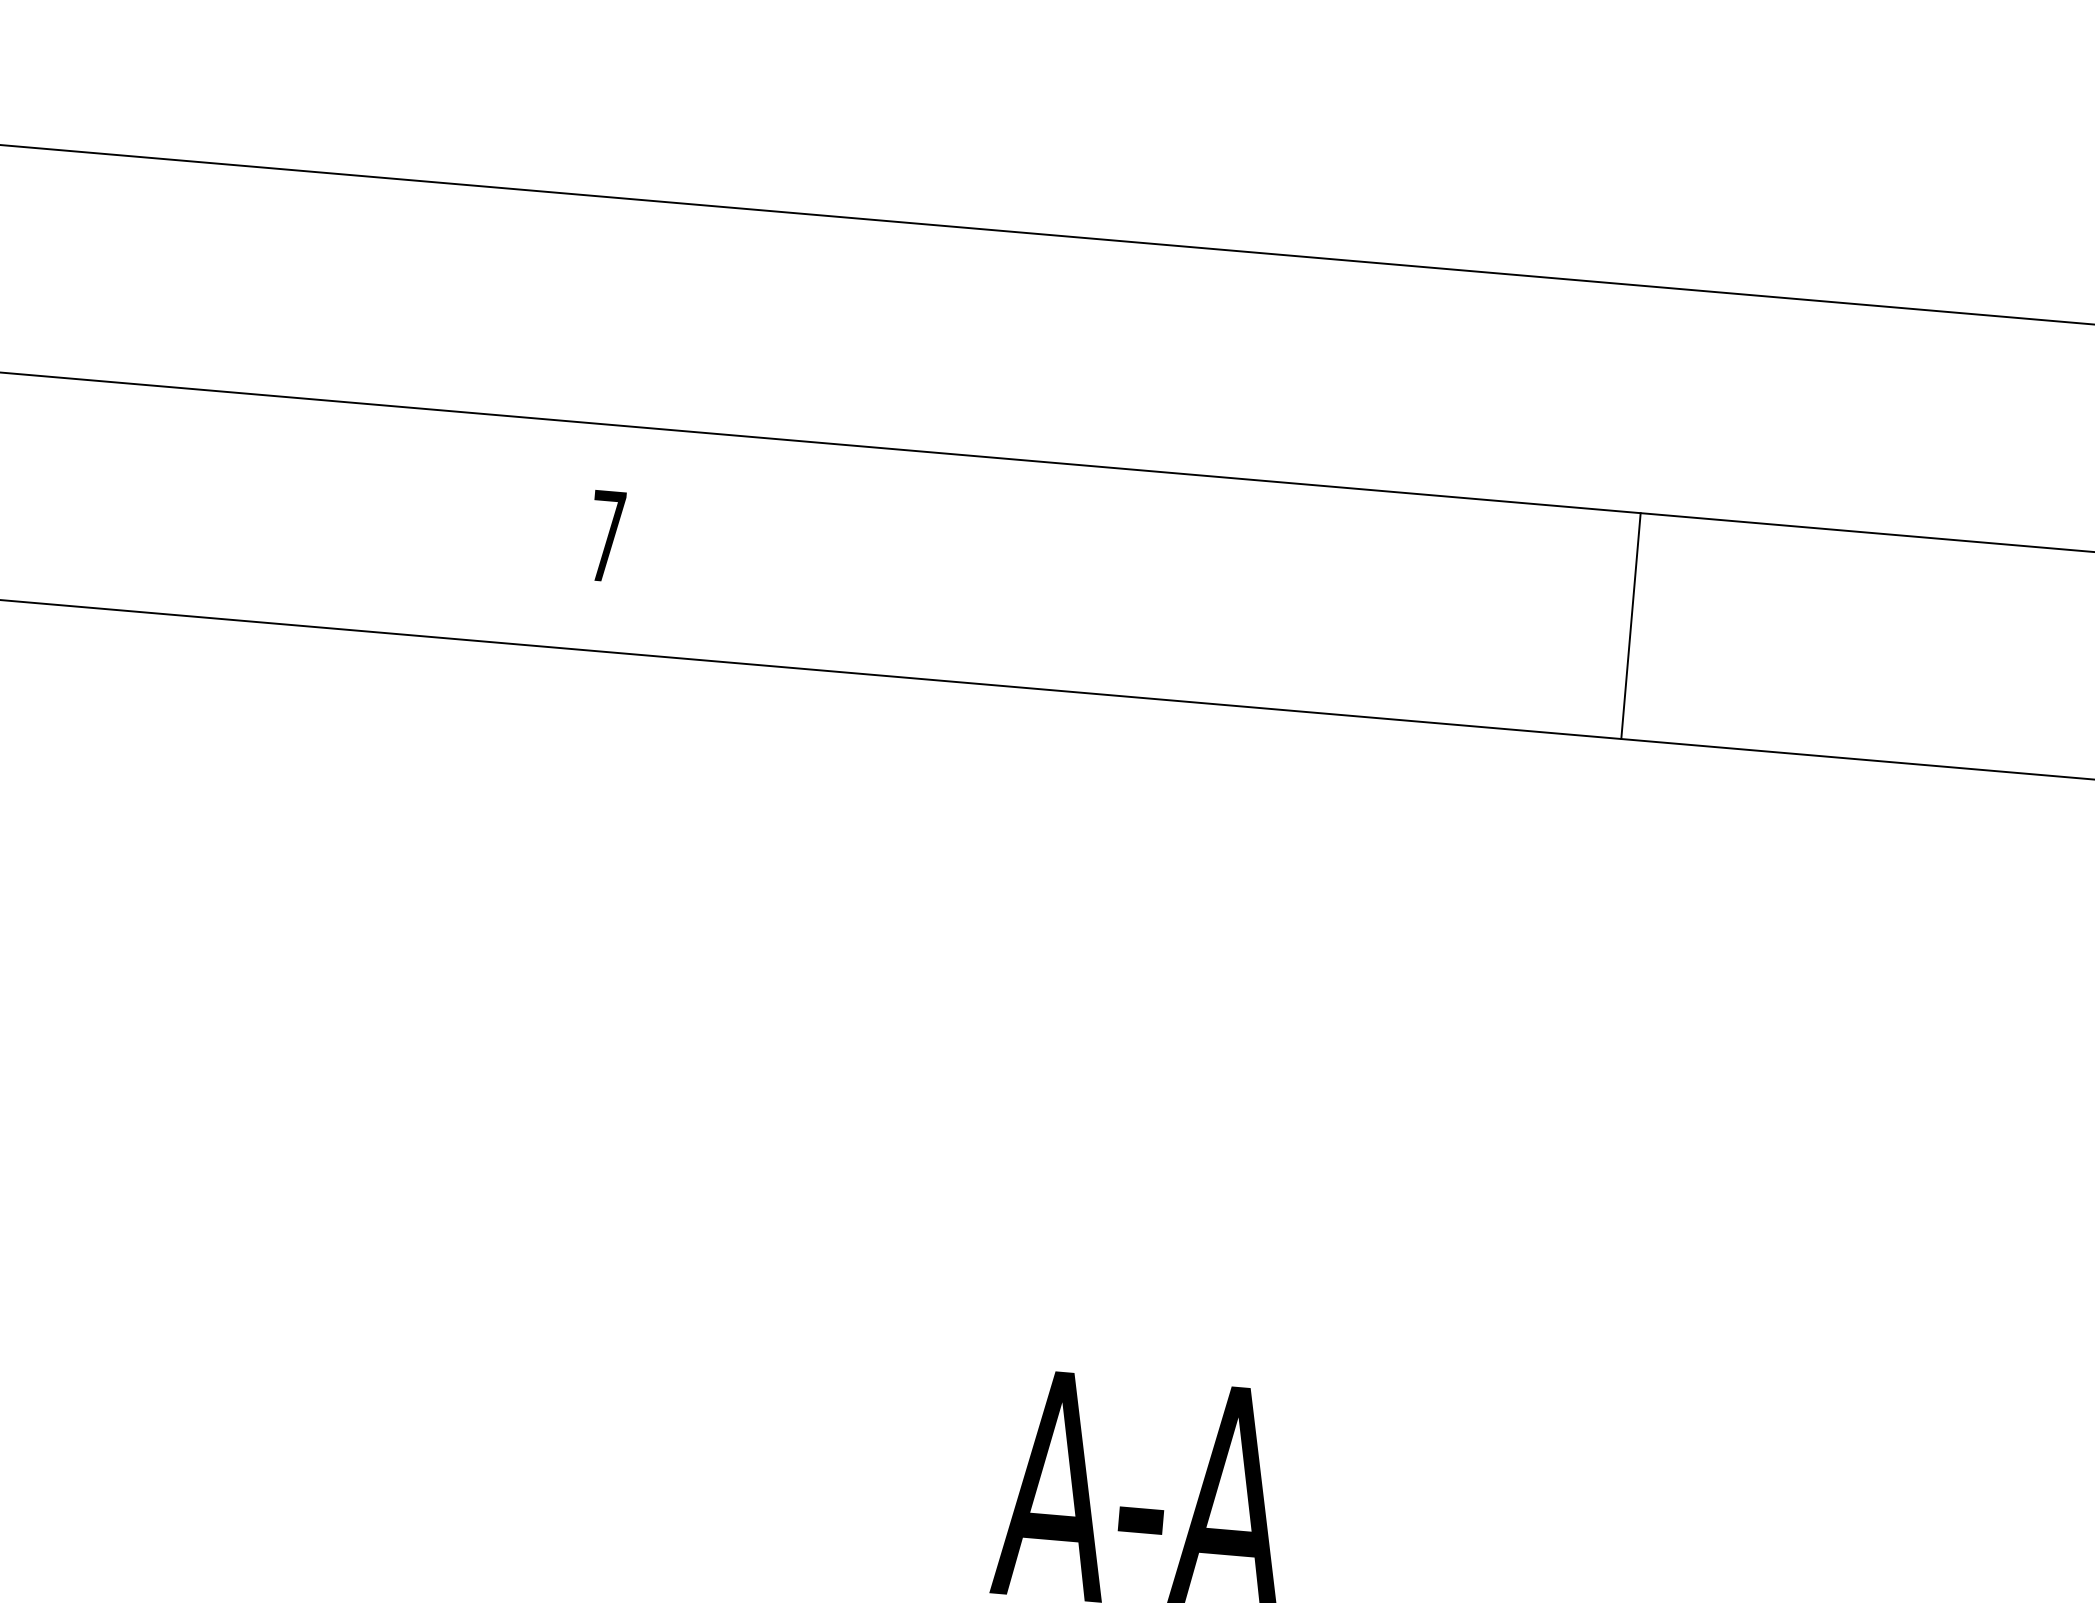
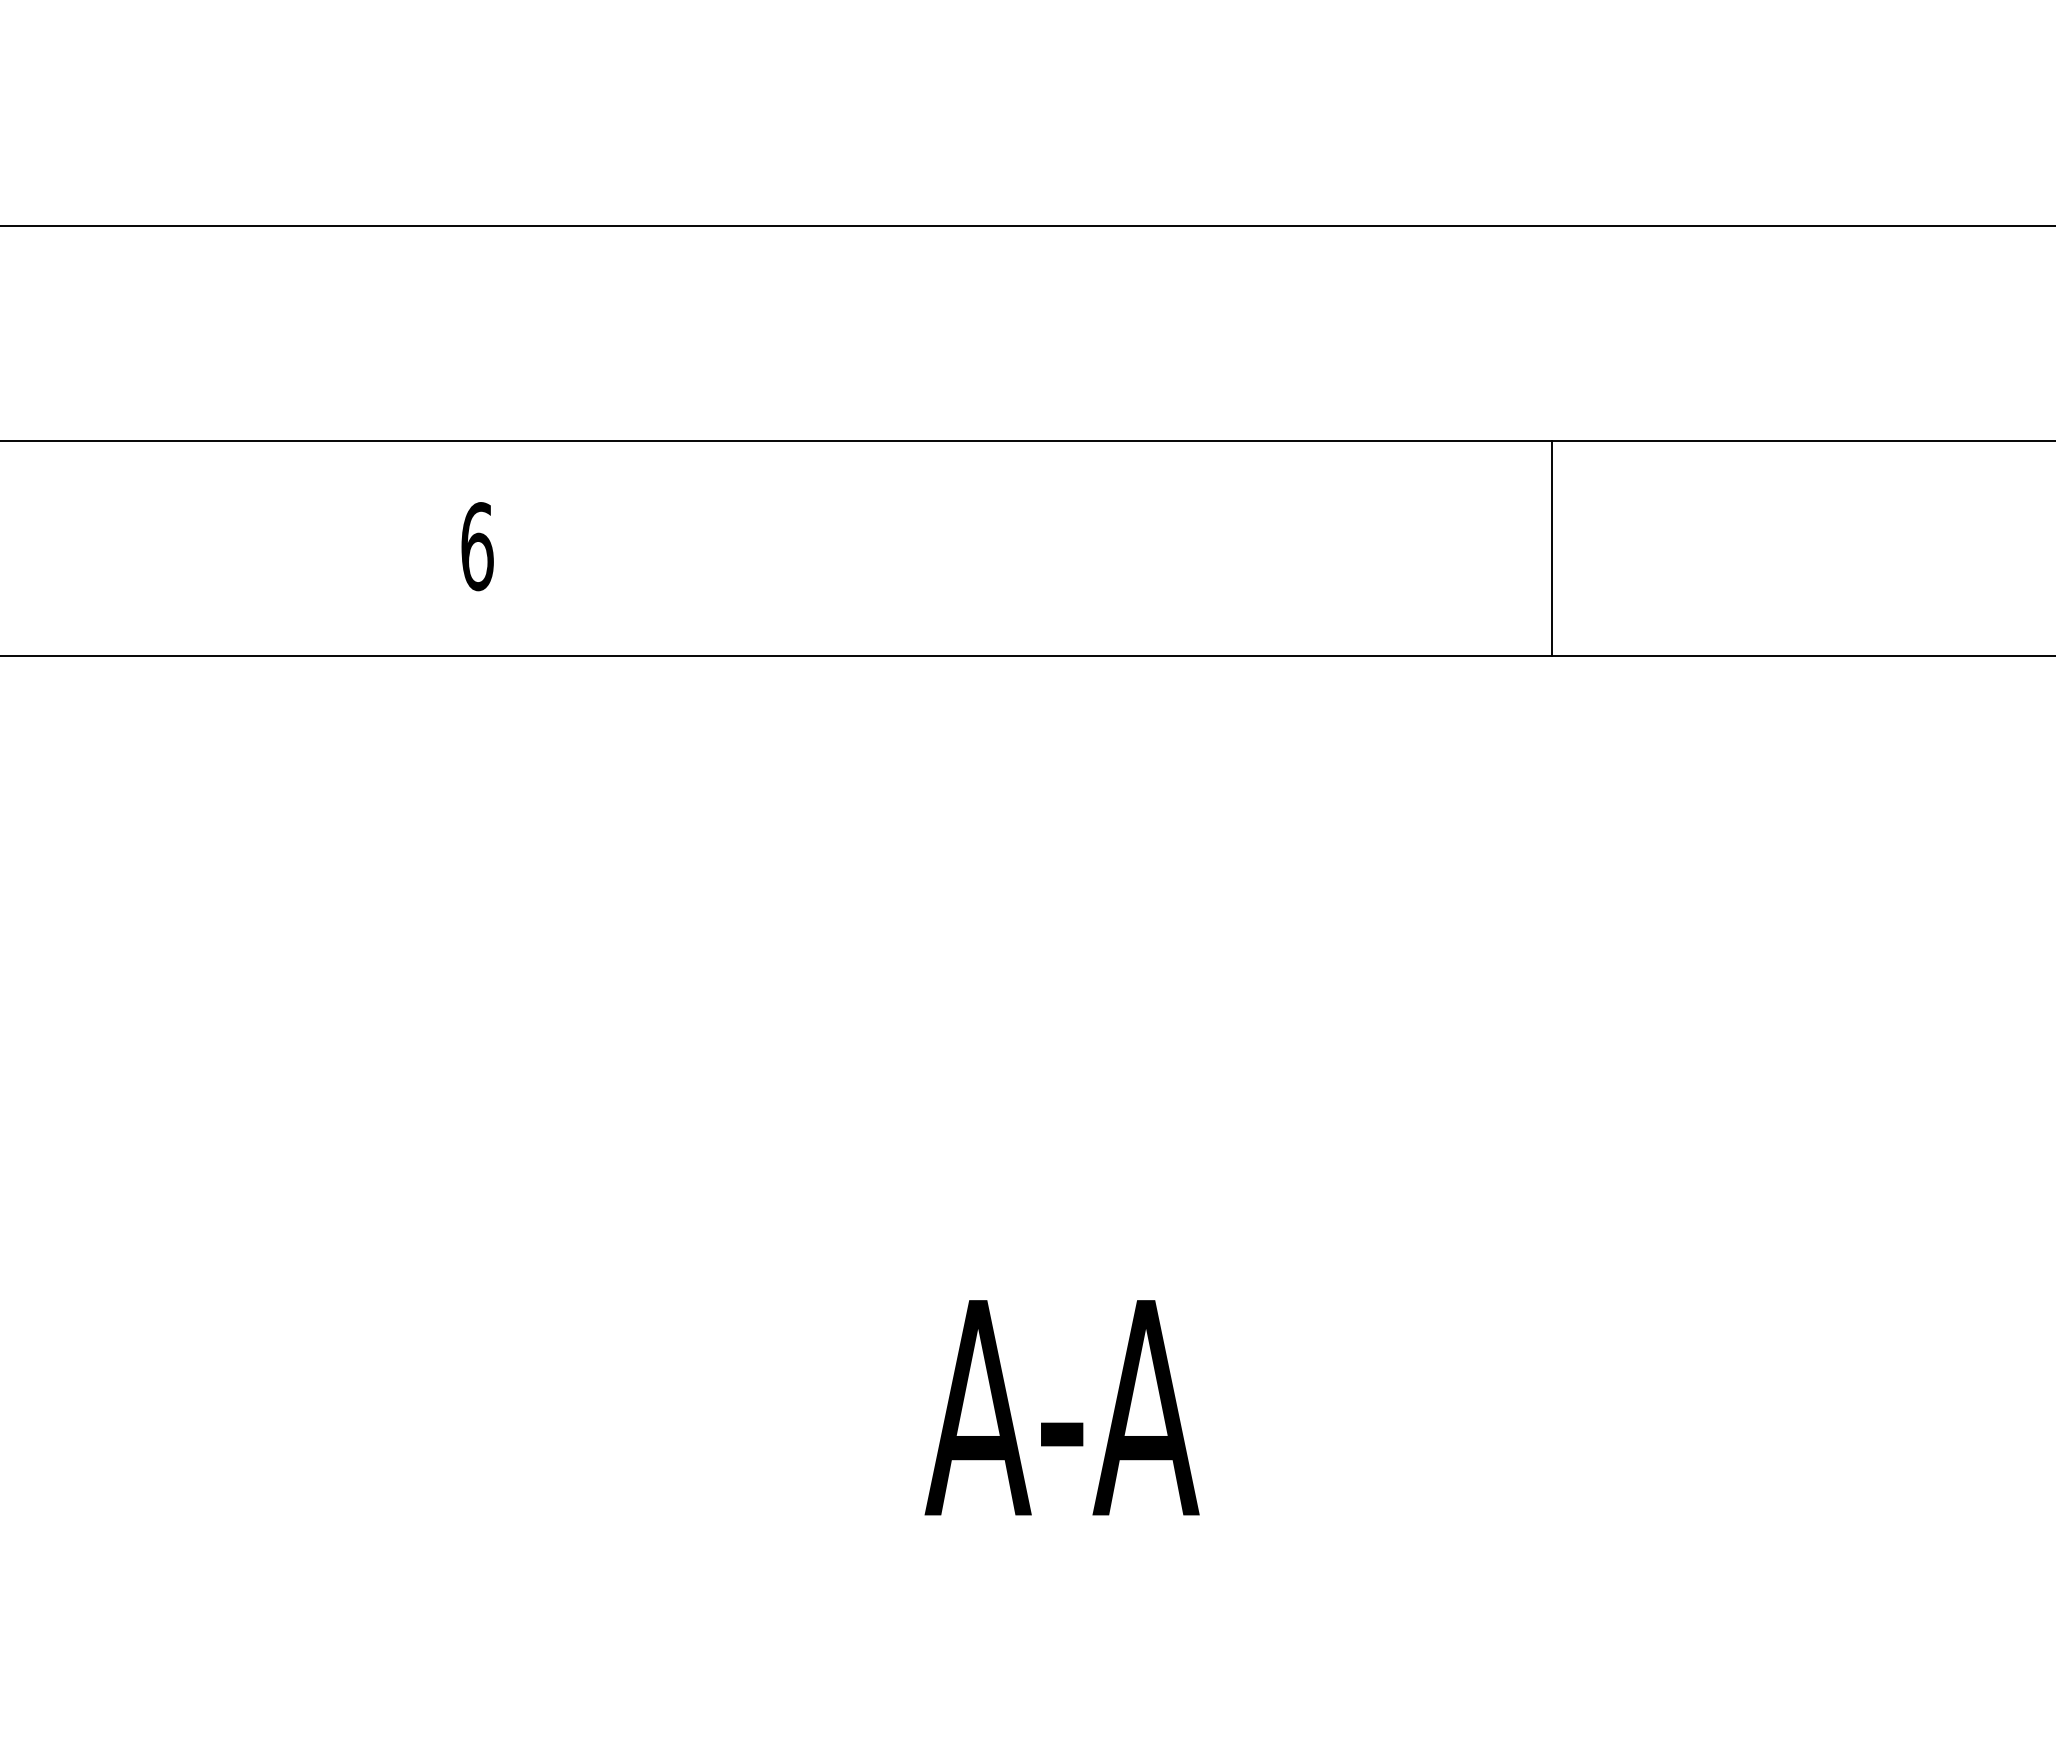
text: (607, 536) -> (477, 546), 7 -> 6
line: (1631, 626) -> (1552, 548), moved

